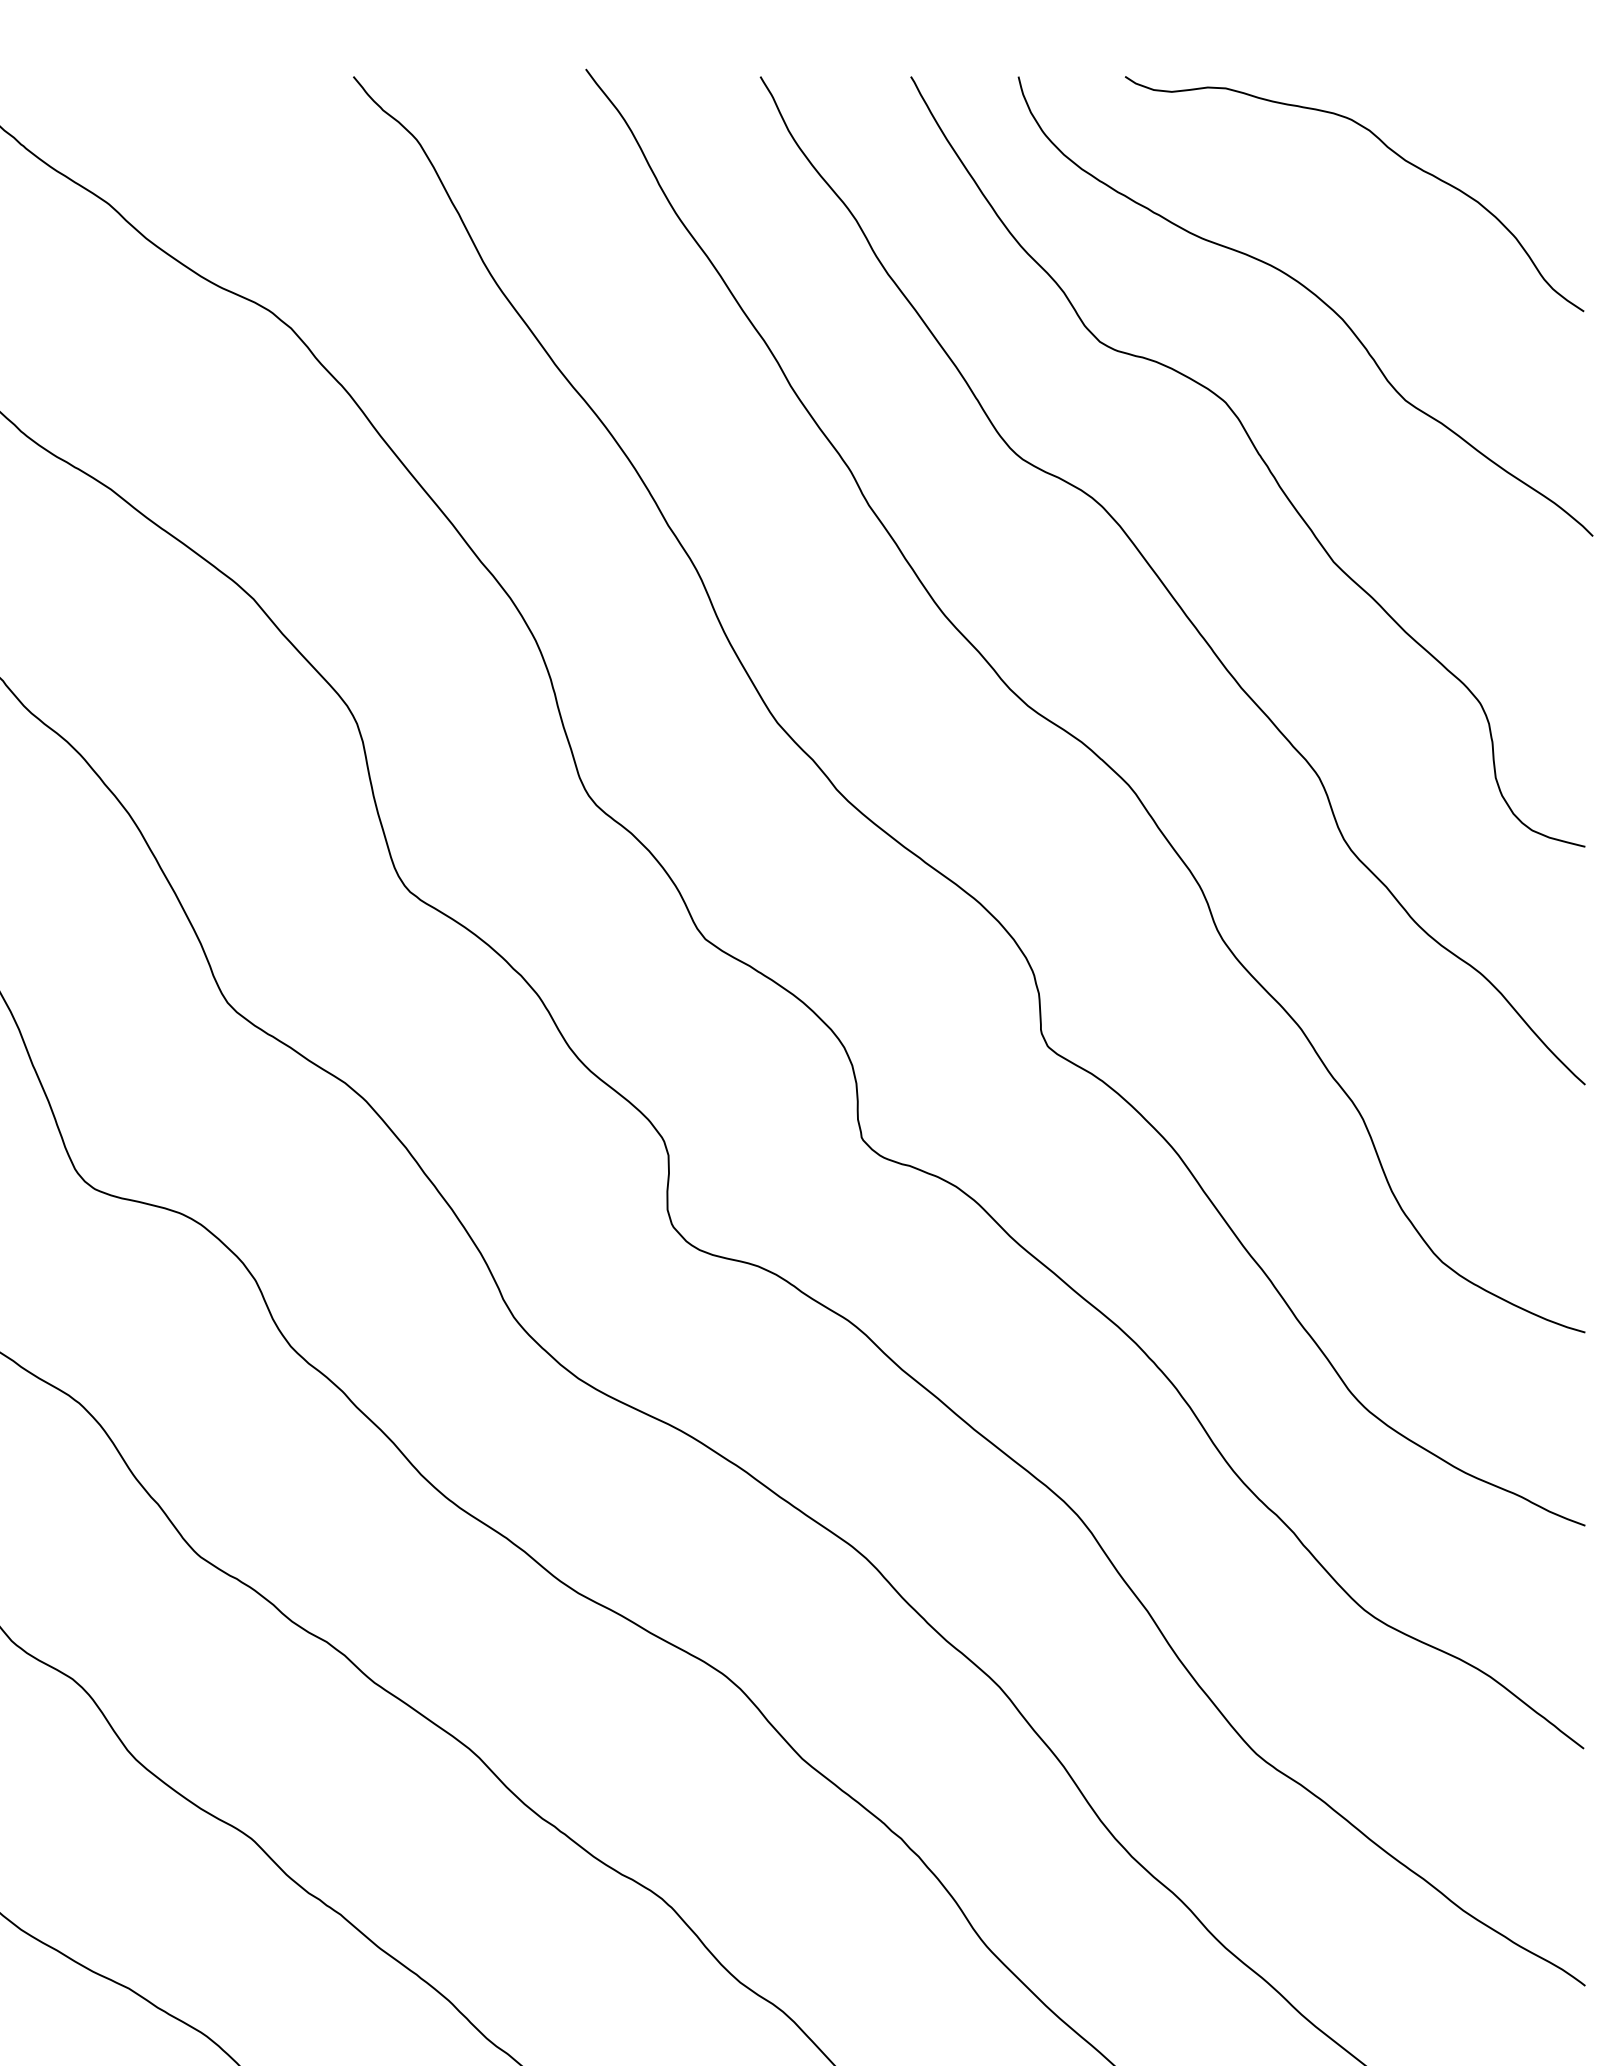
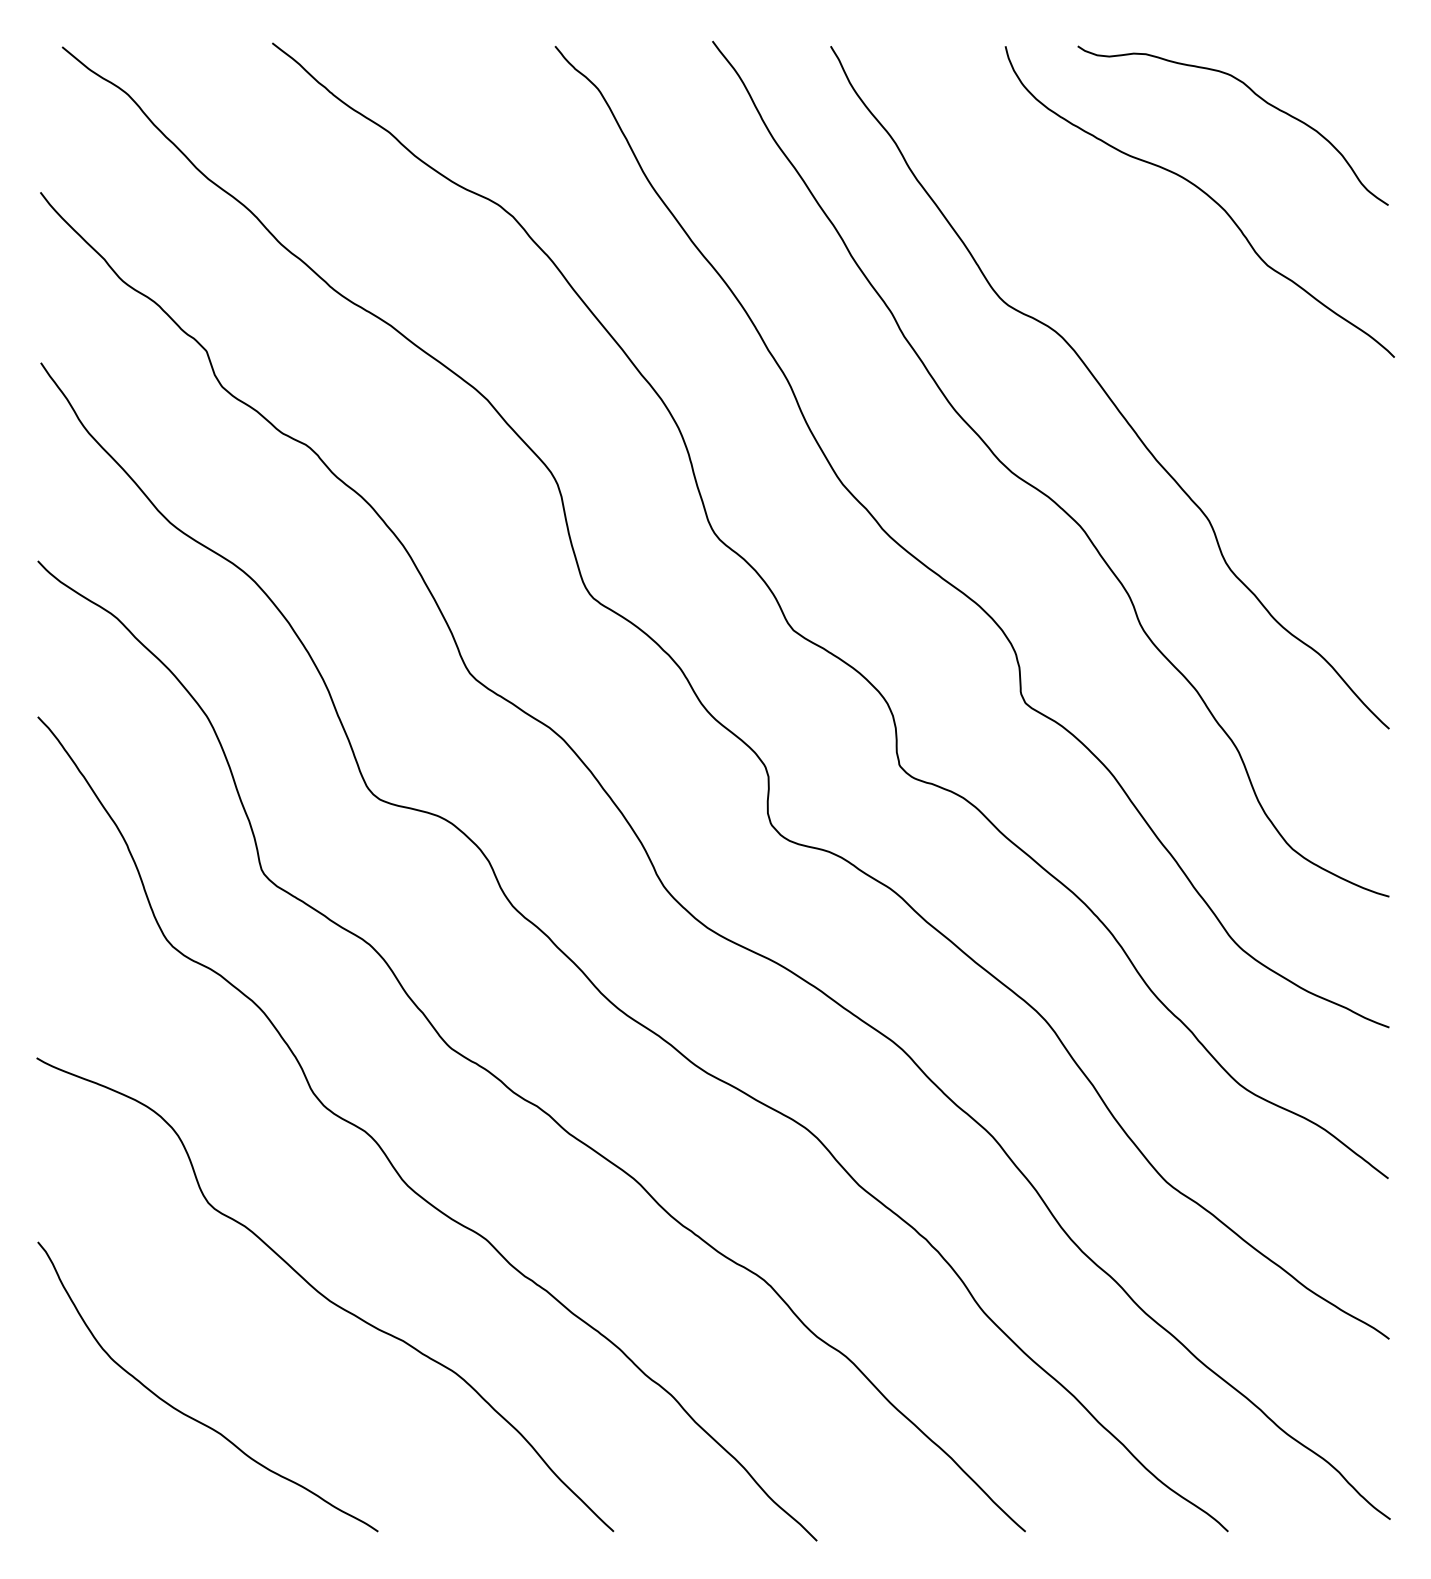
curve: (1257, 455) -> (1167, 302), removed

